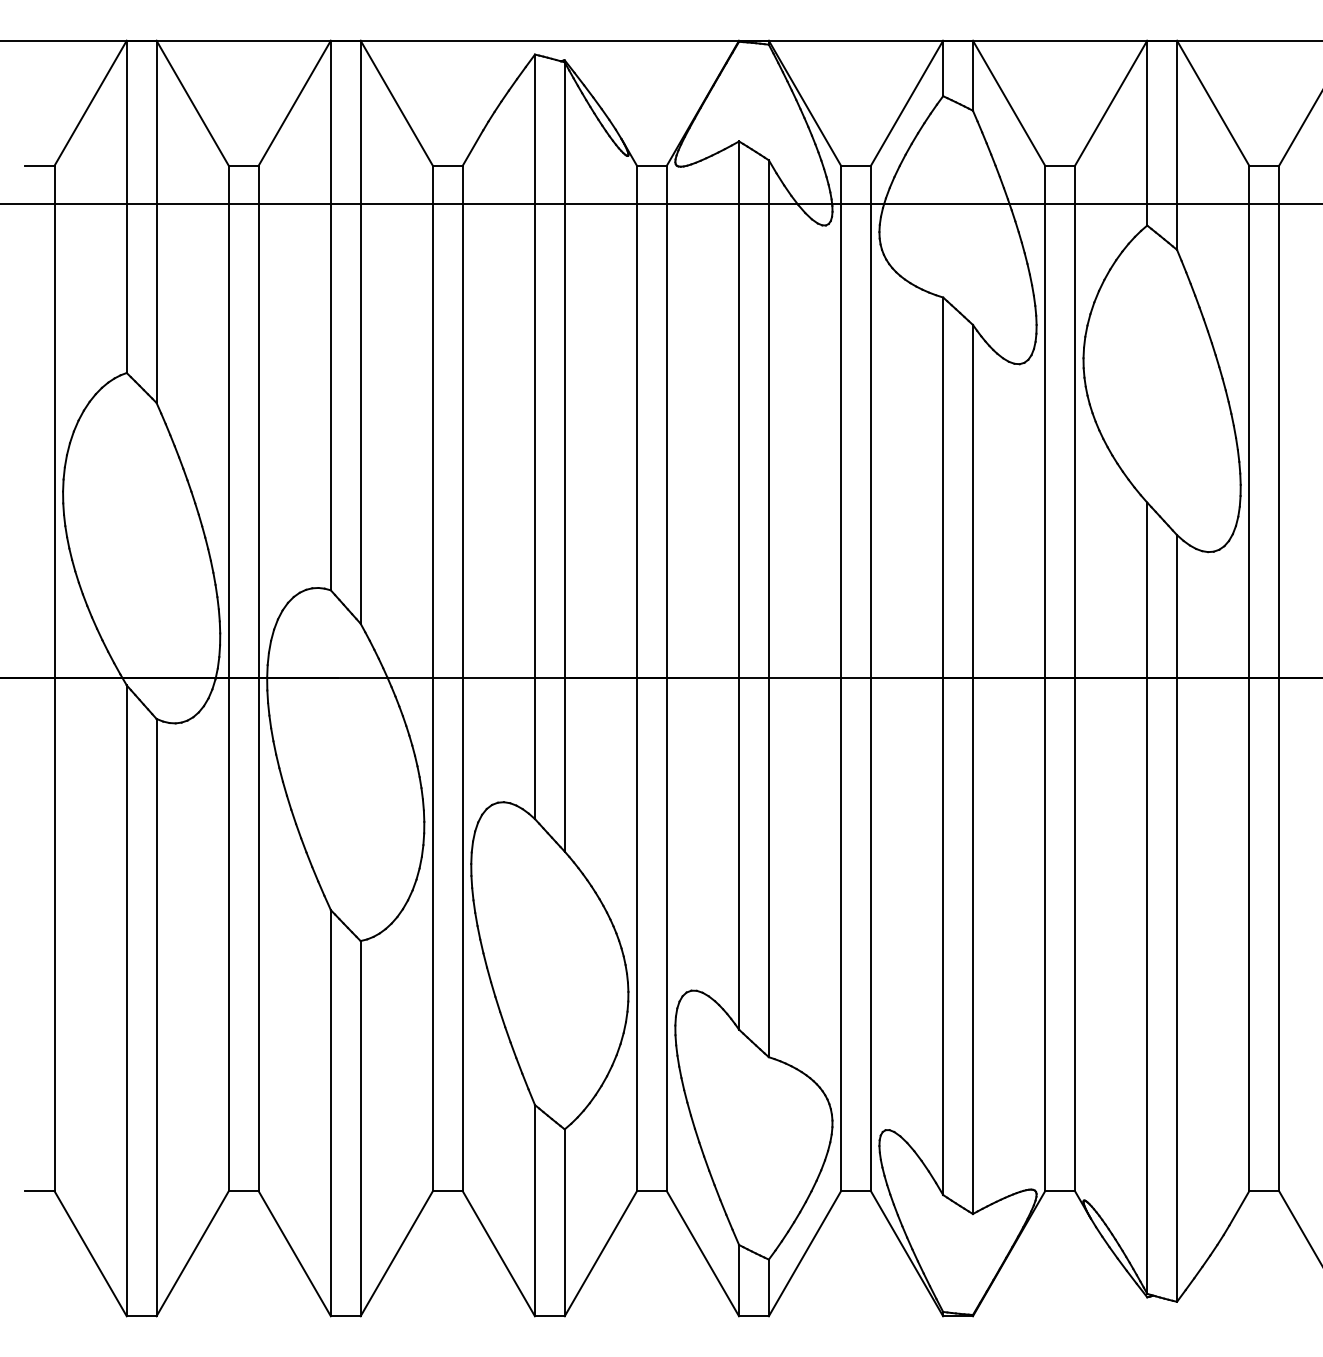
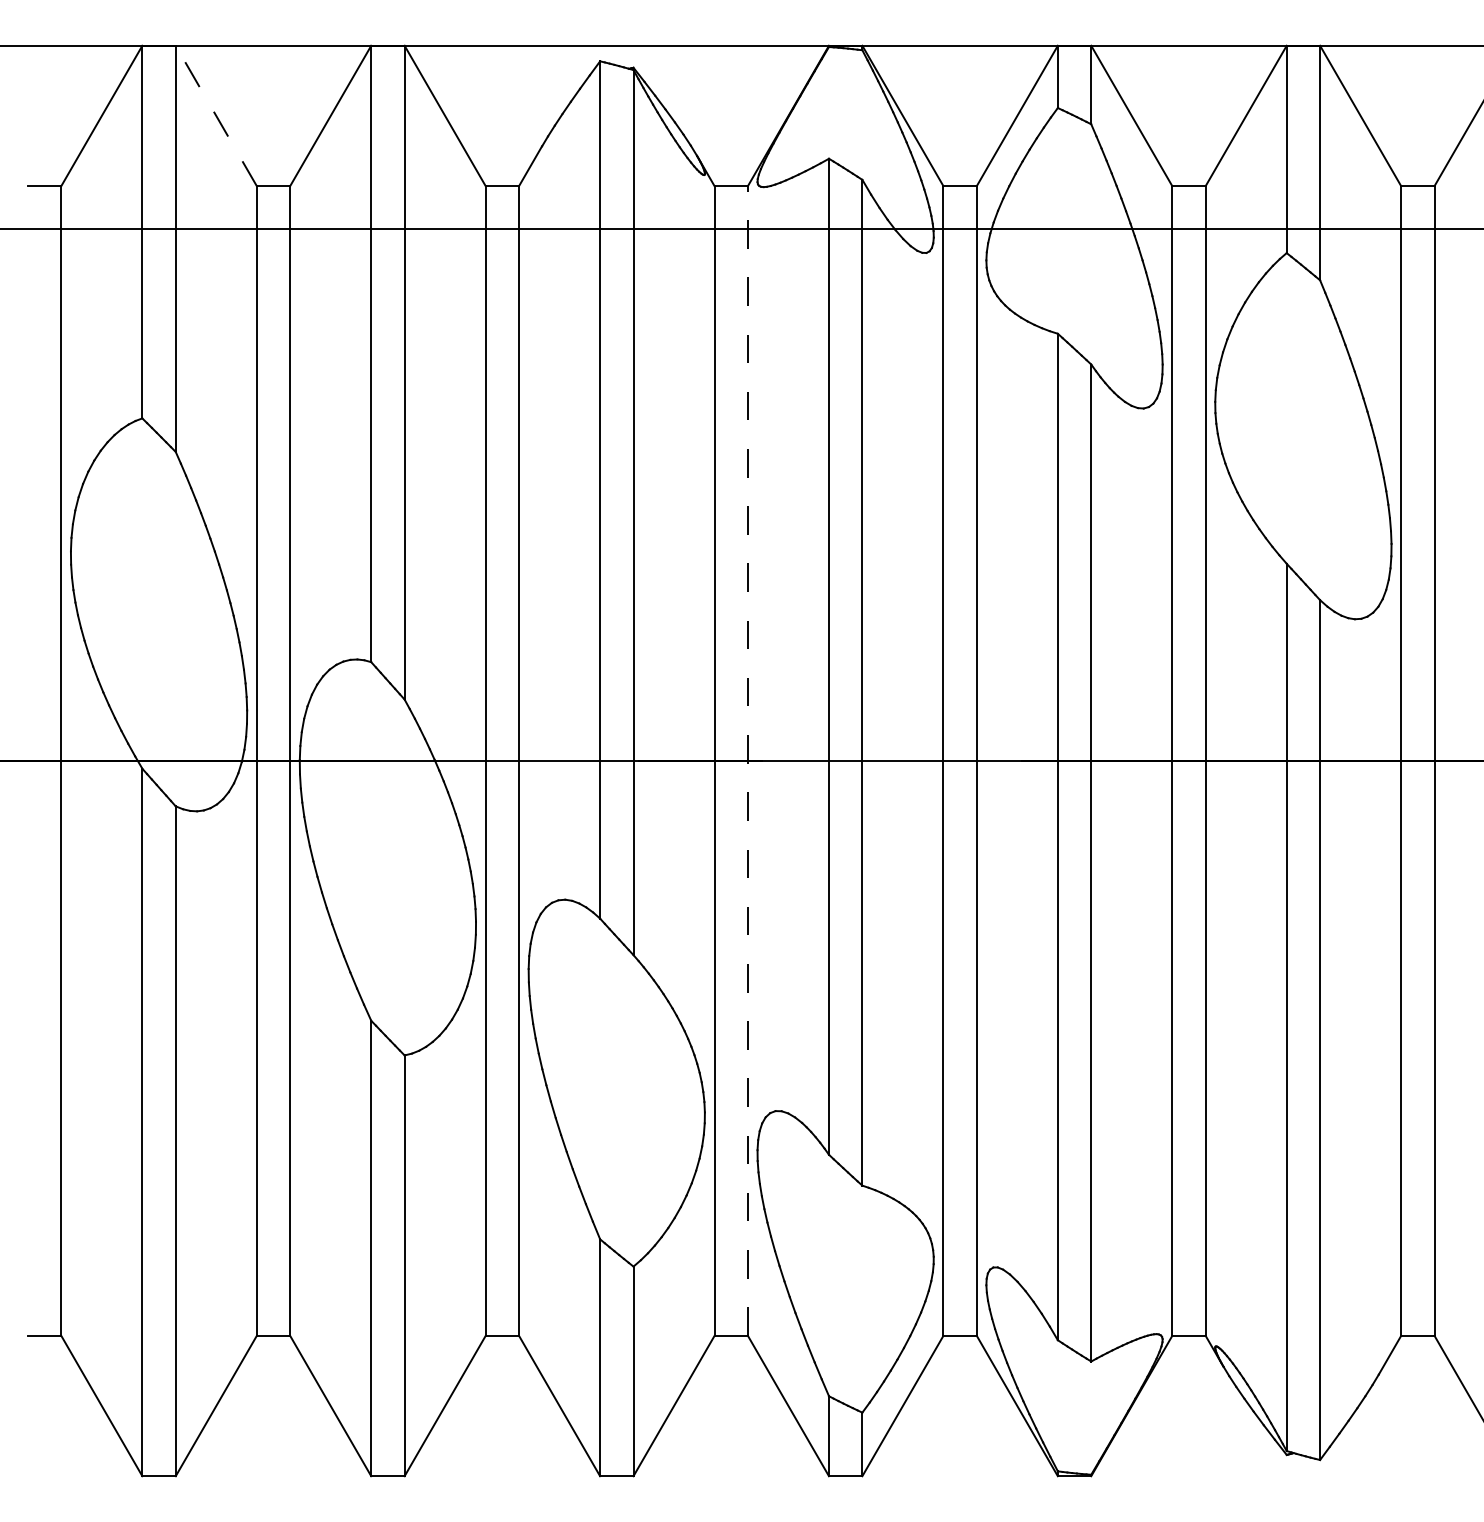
line: (192, 102) -> (216, 115), solid -> dashed
line: (666, 678) -> (747, 761), solid -> dashed

